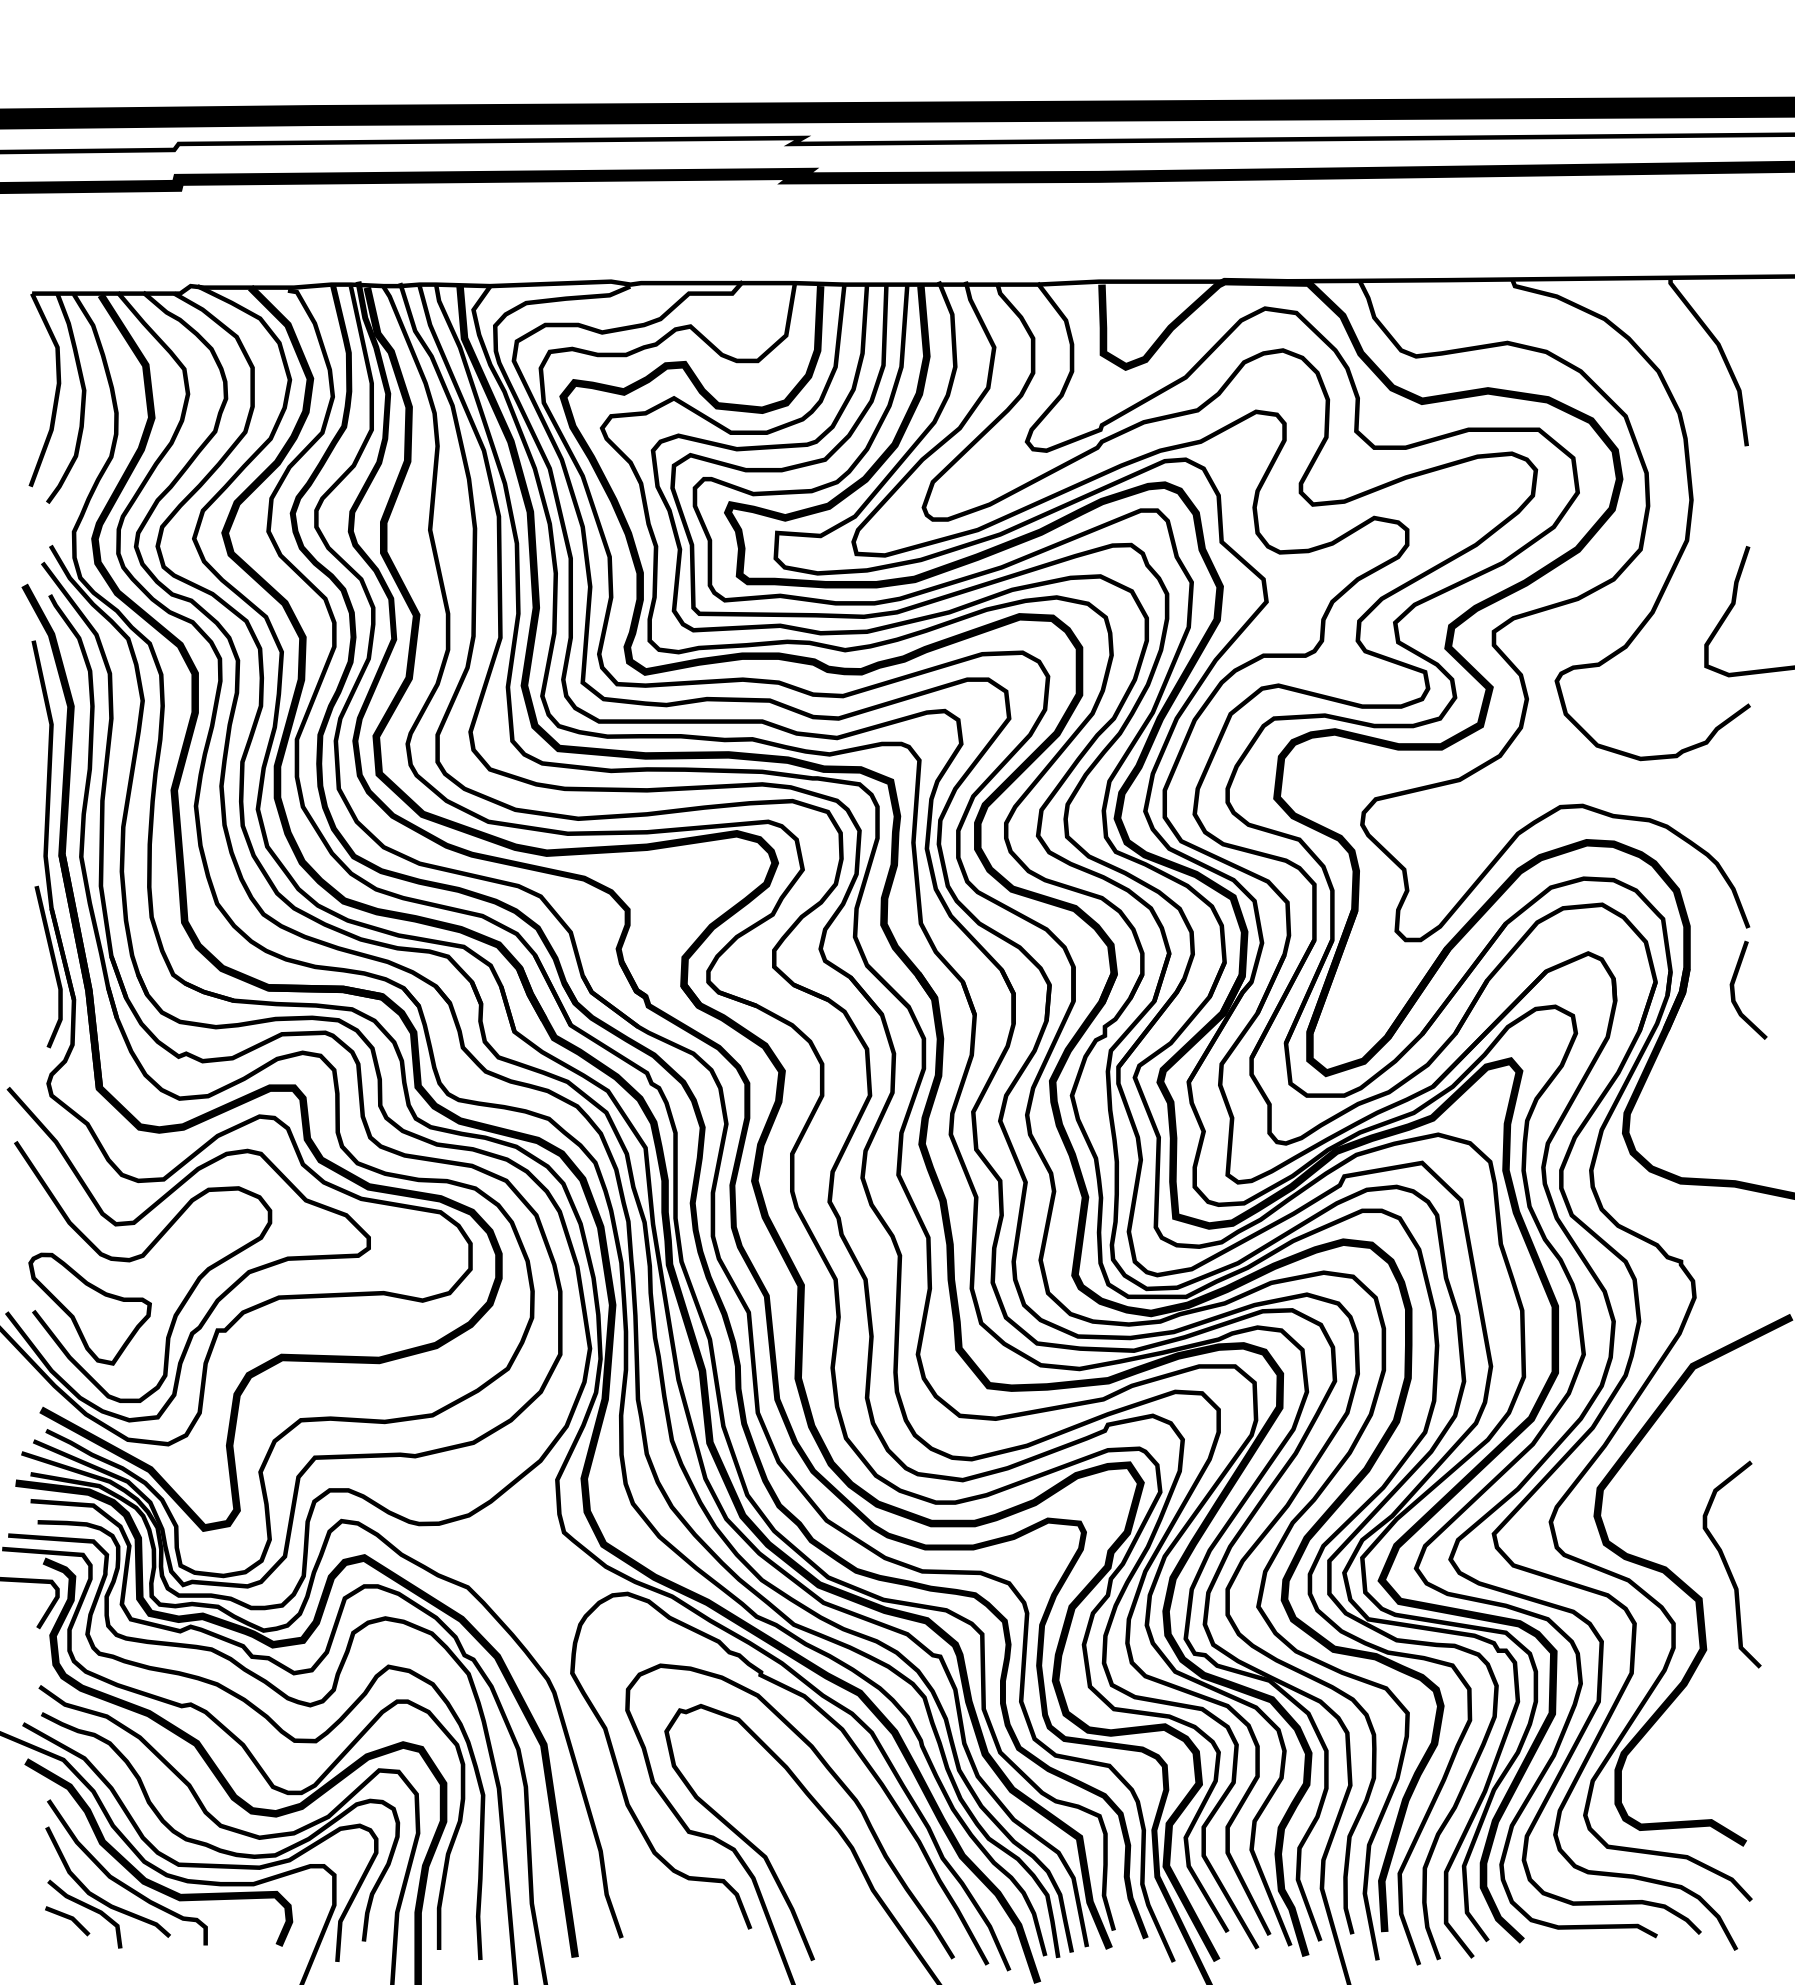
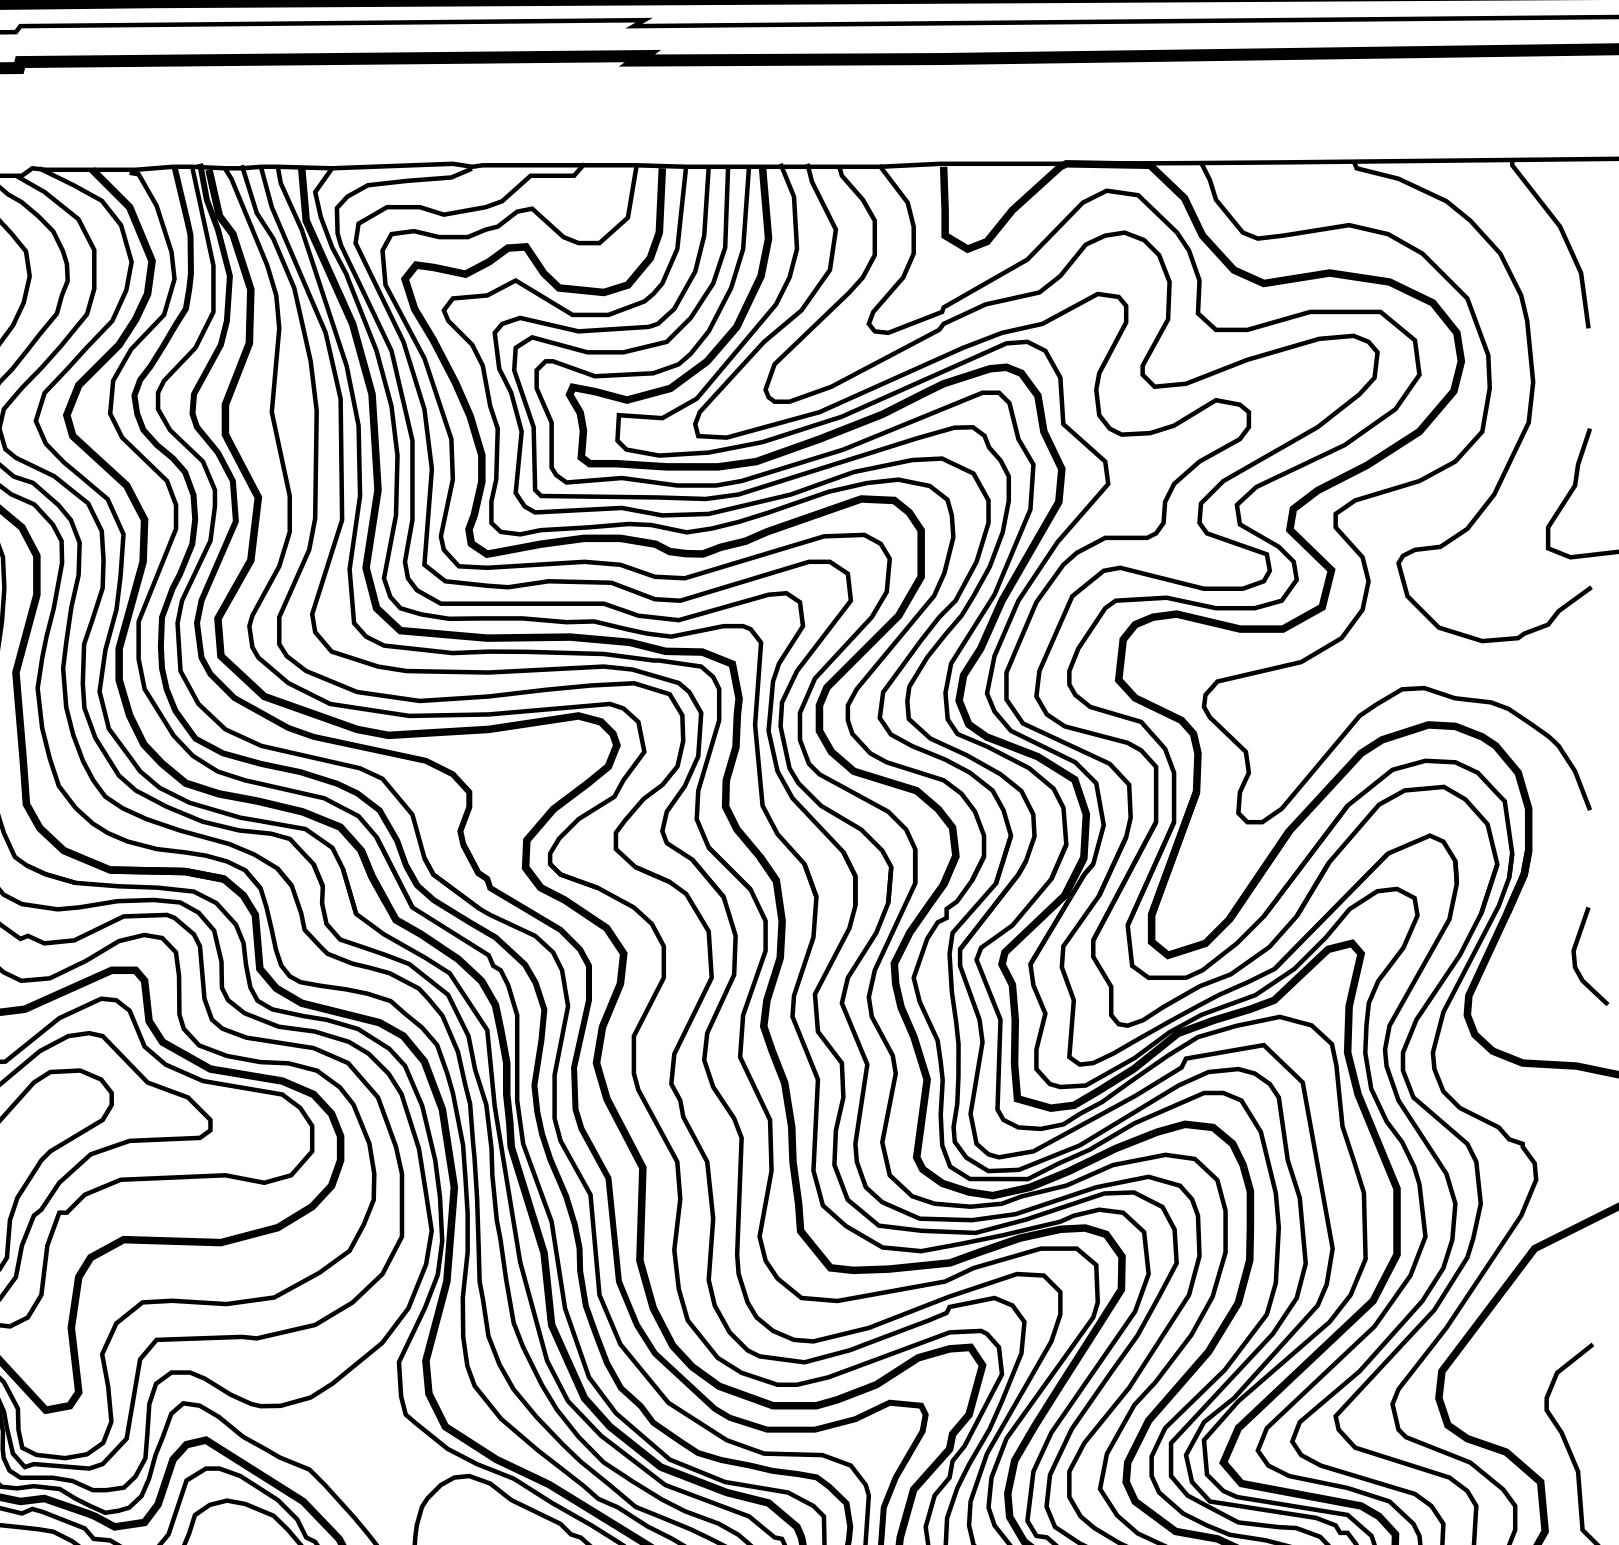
line: (1734, 989) -> (1576, 955), moved

